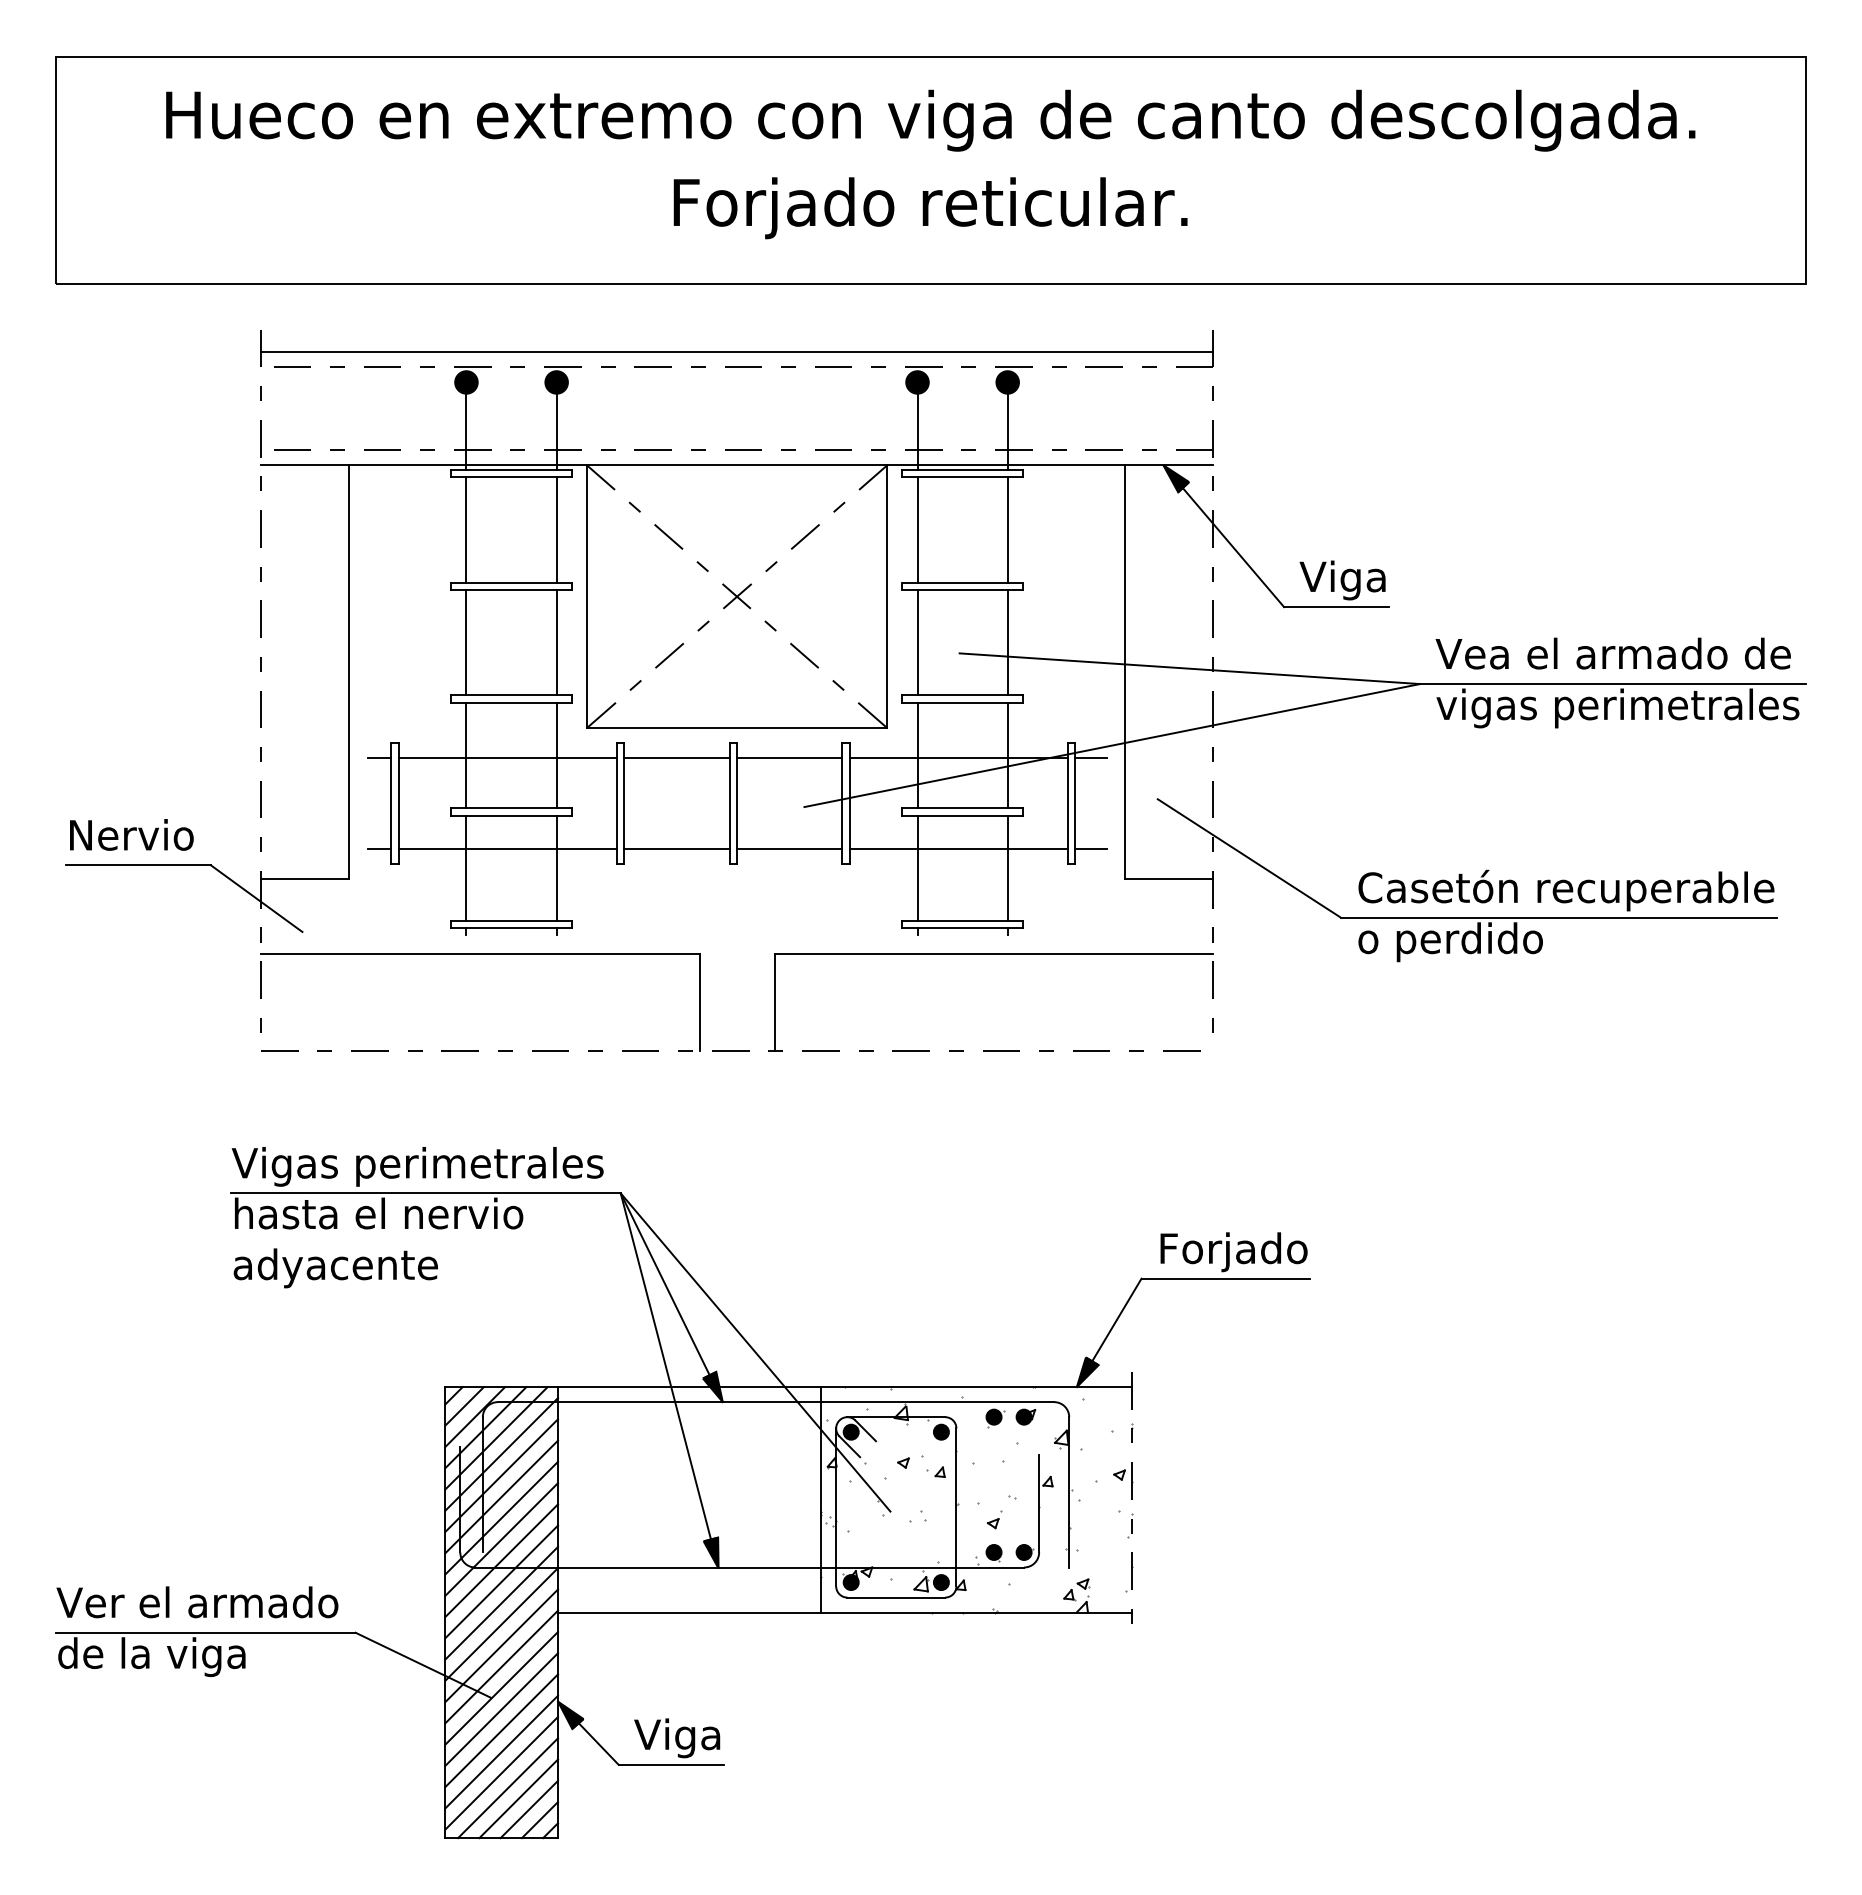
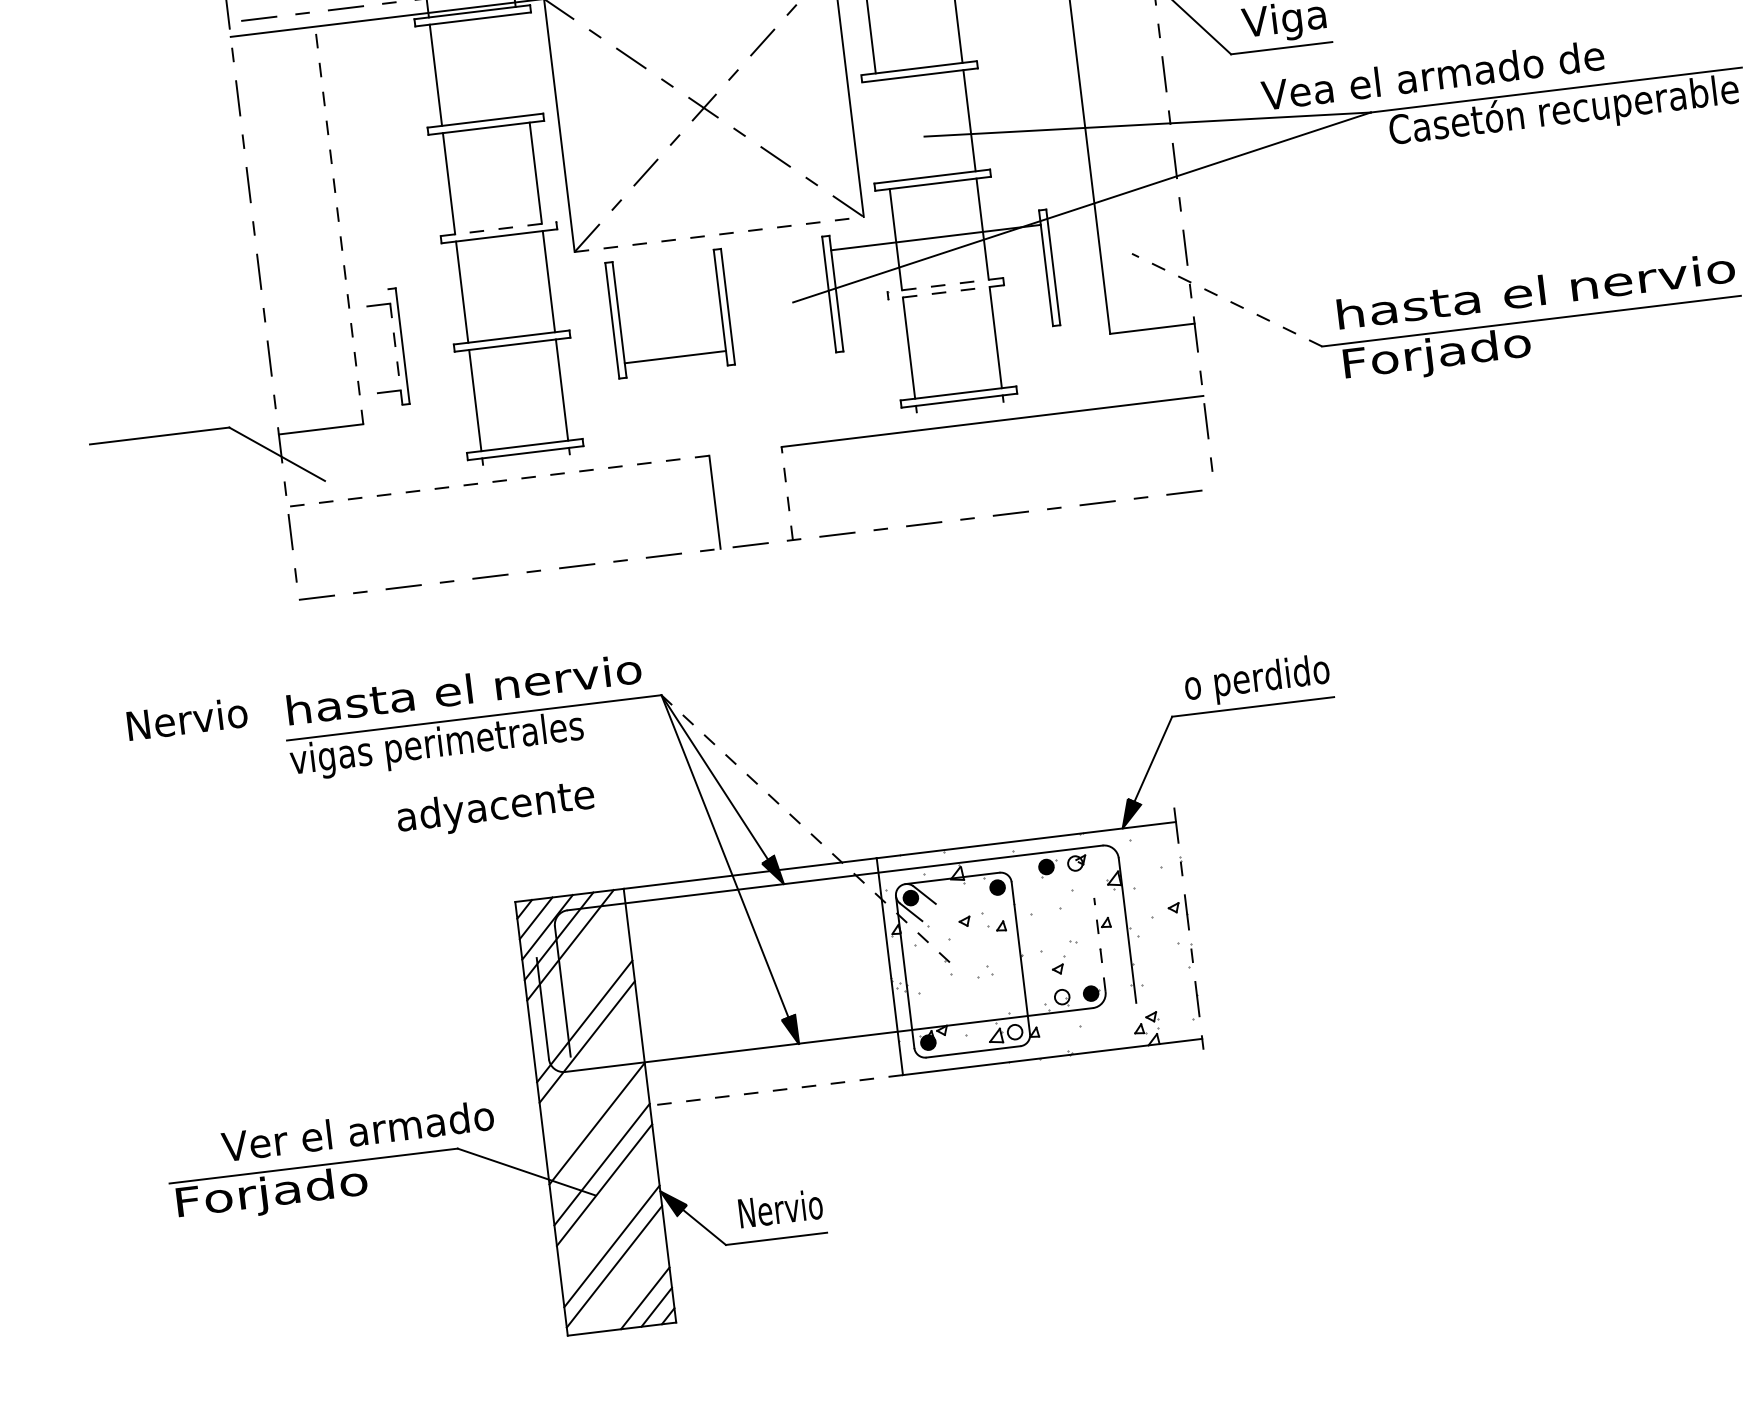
line: (556, 529) -> (522, 64), removed
line: (917, 642) -> (882, 131), removed
text: (1612, 653) -> (1432, 75), moved
line: (348, 671) -> (338, 225), solid -> dashed
line: (512, 695) -> (499, 229), solid -> dashed
text: (1617, 707) -> (1563, 112), vigas perimetrales -> Casetón recuperable
line: (737, 728) -> (719, 234), solid -> dashed
line: (507, 758) -> (501, 290), removed
line: (676, 758) -> (664, 270), removed
line: (789, 758) -> (773, 257), removed
line: (1090, 758) -> (1062, 222), removed
line: (391, 802) -> (395, 346), solid -> dashed
line: (962, 808) -> (945, 285), solid -> dashed
line: (962, 815) -> (946, 292), solid -> dashed
text: (131, 834) -> (186, 718), moved
line: (507, 848) -> (512, 376), removed
line: (789, 848) -> (783, 344), removed
line: (958, 848) -> (946, 324), removed
line: (1090, 848) -> (1073, 308), removed
line: (1249, 858) -> (1227, 300), solid -> dashed
text: (1566, 890) -> (1535, 293), Casetón recuperable -> hasta el nervio
text: (1456, 942) -> (1435, 356), o perdido -> Forjado
line: (479, 953) -> (497, 481), solid -> dashed
line: (774, 1001) -> (787, 492), solid -> dashed
text: (417, 1166) -> (462, 693), Vigas perimetrales -> hasta el nervio
text: (384, 1217) -> (437, 745), hasta el nervio -> vigas perimetrales
text: (1233, 1252) -> (1257, 680), Forjado -> o perdido
text: (335, 1268) -> (495, 809), moved
line: (755, 1352) -> (809, 832), solid -> dashed
fill: (1023, 1416) -> (1074, 862), removed
line: (501, 1454) -> (577, 960), removed
line: (501, 1475) -> (579, 980), removed
line: (501, 1496) -> (582, 1000), removed
line: (1039, 1503) -> (1100, 944), solid -> dashed
fill: (993, 1552) -> (1061, 997), removed
line: (501, 1560) -> (589, 1062), removed
line: (501, 1581) -> (591, 1082), removed
fill: (940, 1582) -> (1014, 1032), removed
text: (197, 1602) -> (357, 1131), moved
line: (501, 1602) -> (594, 1102), removed
line: (689, 1612) -> (776, 1090), solid -> dashed
line: (501, 1645) -> (599, 1143), removed
text: (158, 1657) -> (271, 1195), de la viga -> Forjado
line: (501, 1709) -> (606, 1205), removed
line: (501, 1730) -> (609, 1225), removed
text: (678, 1738) -> (780, 1212), Viga -> Nervio
line: (508, 1788) -> (622, 1280), removed
line: (518, 1798) -> (633, 1289), removed

